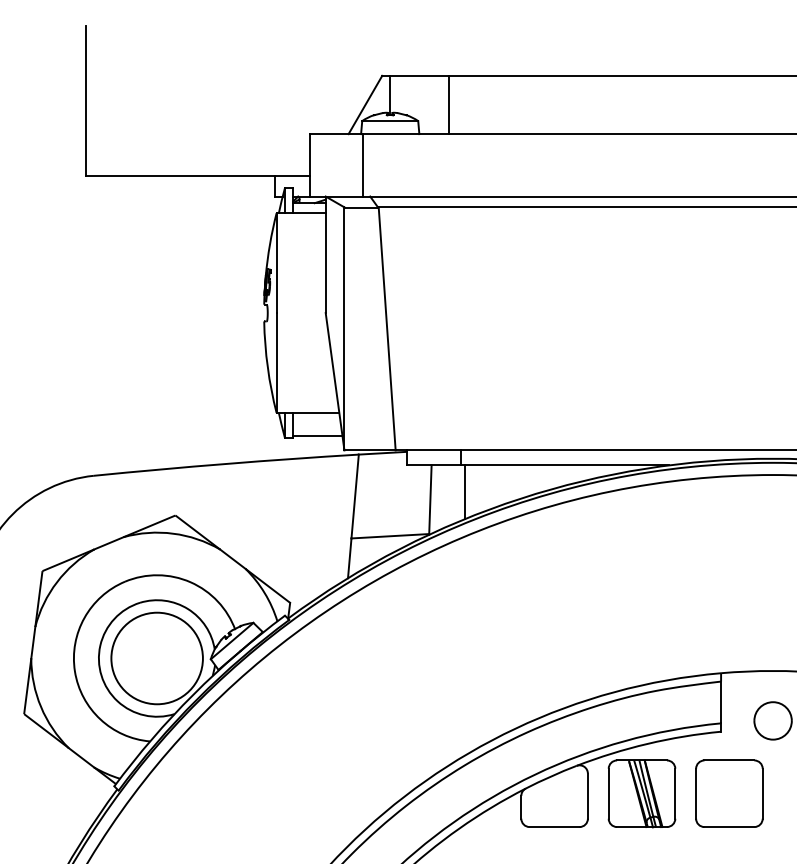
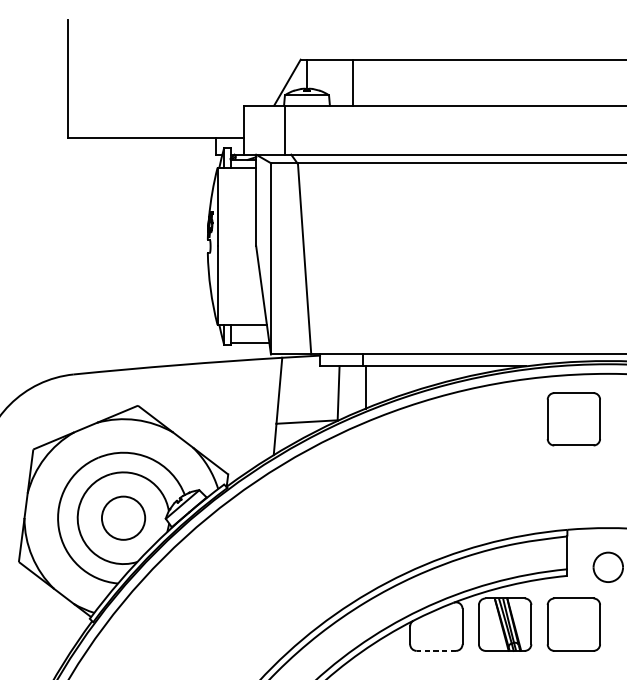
part: (729, 532) -> (573, 419), added
circle: (156, 658) -> (123, 518), size x0.6
line: (554, 827) -> (436, 651), solid -> dashed

